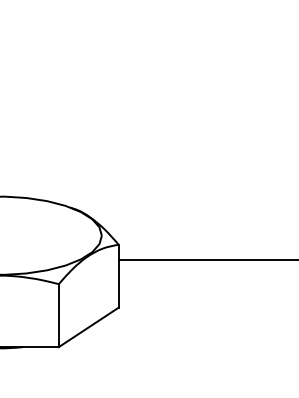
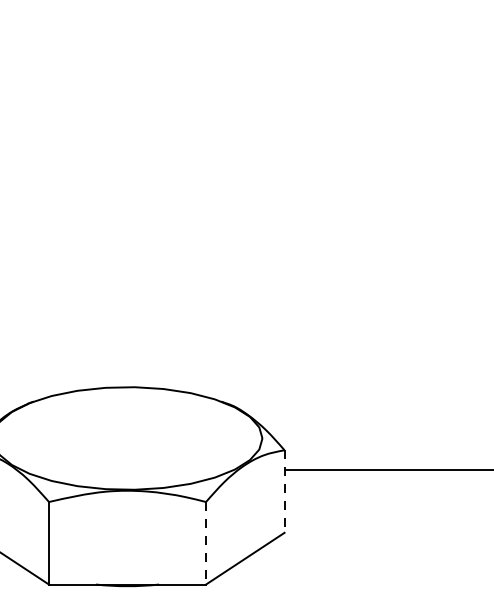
line: (118, 276) -> (284, 492), solid -> dashed
line: (59, 315) -> (206, 543), solid -> dashed

